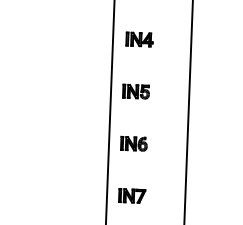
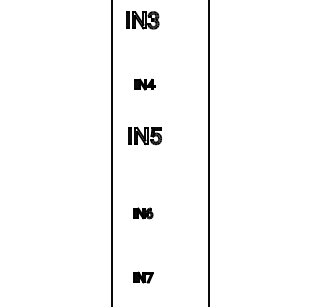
part: (139, 39) -> (144, 84), size x0.6
part: (135, 92) -> (144, 136), moved
part: (133, 143) -> (142, 213), size x0.6
part: (132, 195) -> (143, 277), size x0.6

